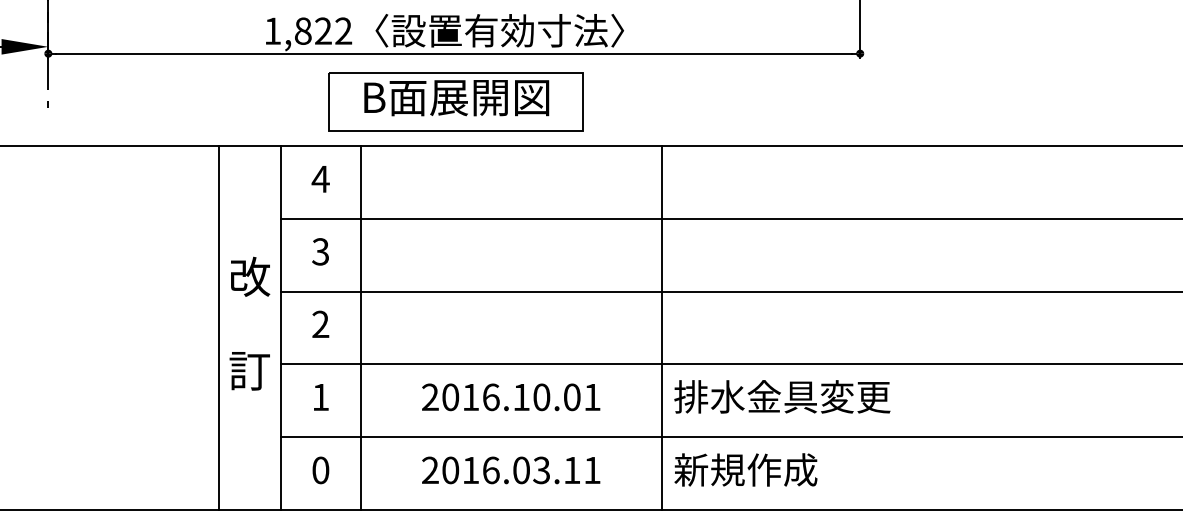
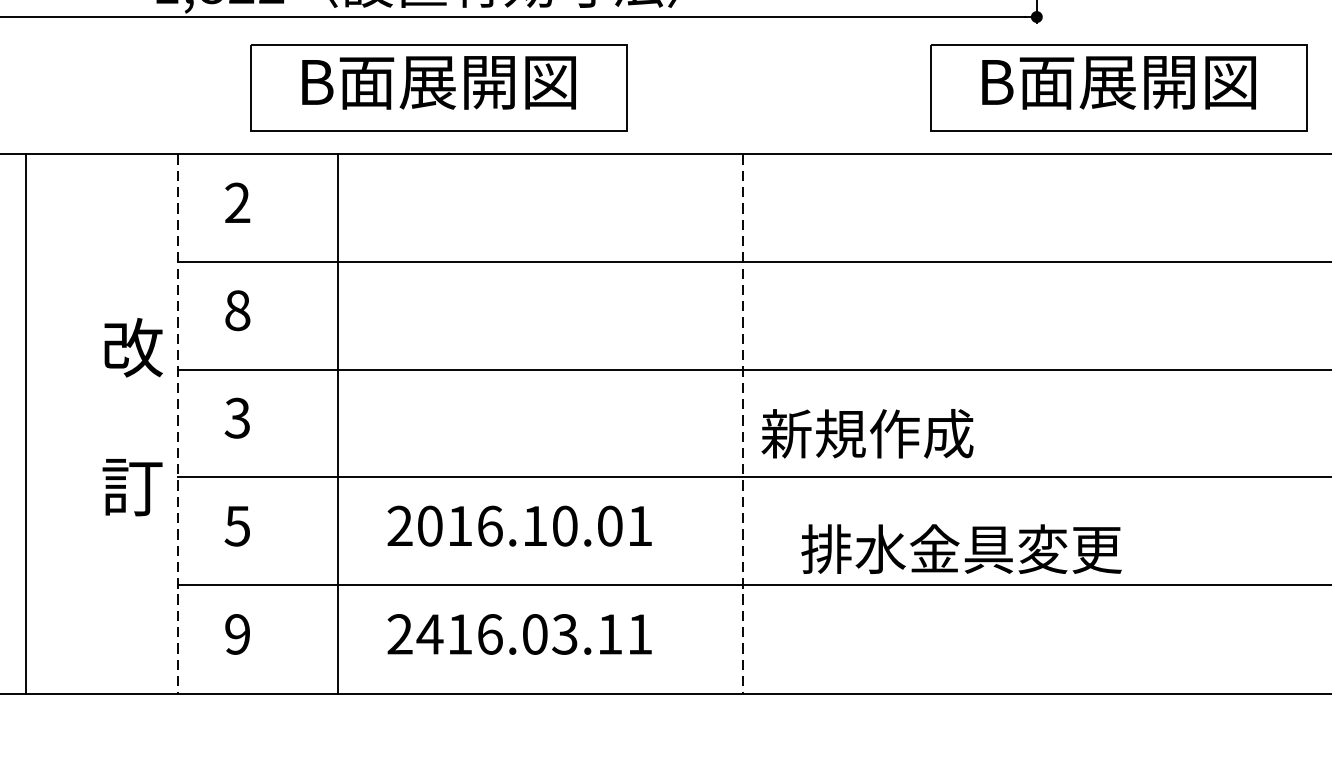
part: (914, 101) -> (1117, 87), added
text: (320, 178) -> (237, 201), 4 -> 2
text: (320, 251) -> (237, 310), 3 -> 8
text: (320, 324) -> (237, 418), 2 -> 3
line: (219, 328) -> (26, 424), moved
line: (280, 328) -> (178, 424), solid -> dashed
line: (361, 328) -> (338, 424), moved
line: (661, 328) -> (742, 424), solid -> dashed
text: (782, 396) -> (961, 548), moved
text: (320, 397) -> (237, 526), 1 -> 5
text: (745, 469) -> (866, 433), moved
text: (320, 470) -> (237, 634), 0 -> 9
text: (450, 470) -> (429, 634), 2016.03.11 -> 2416.03.11

